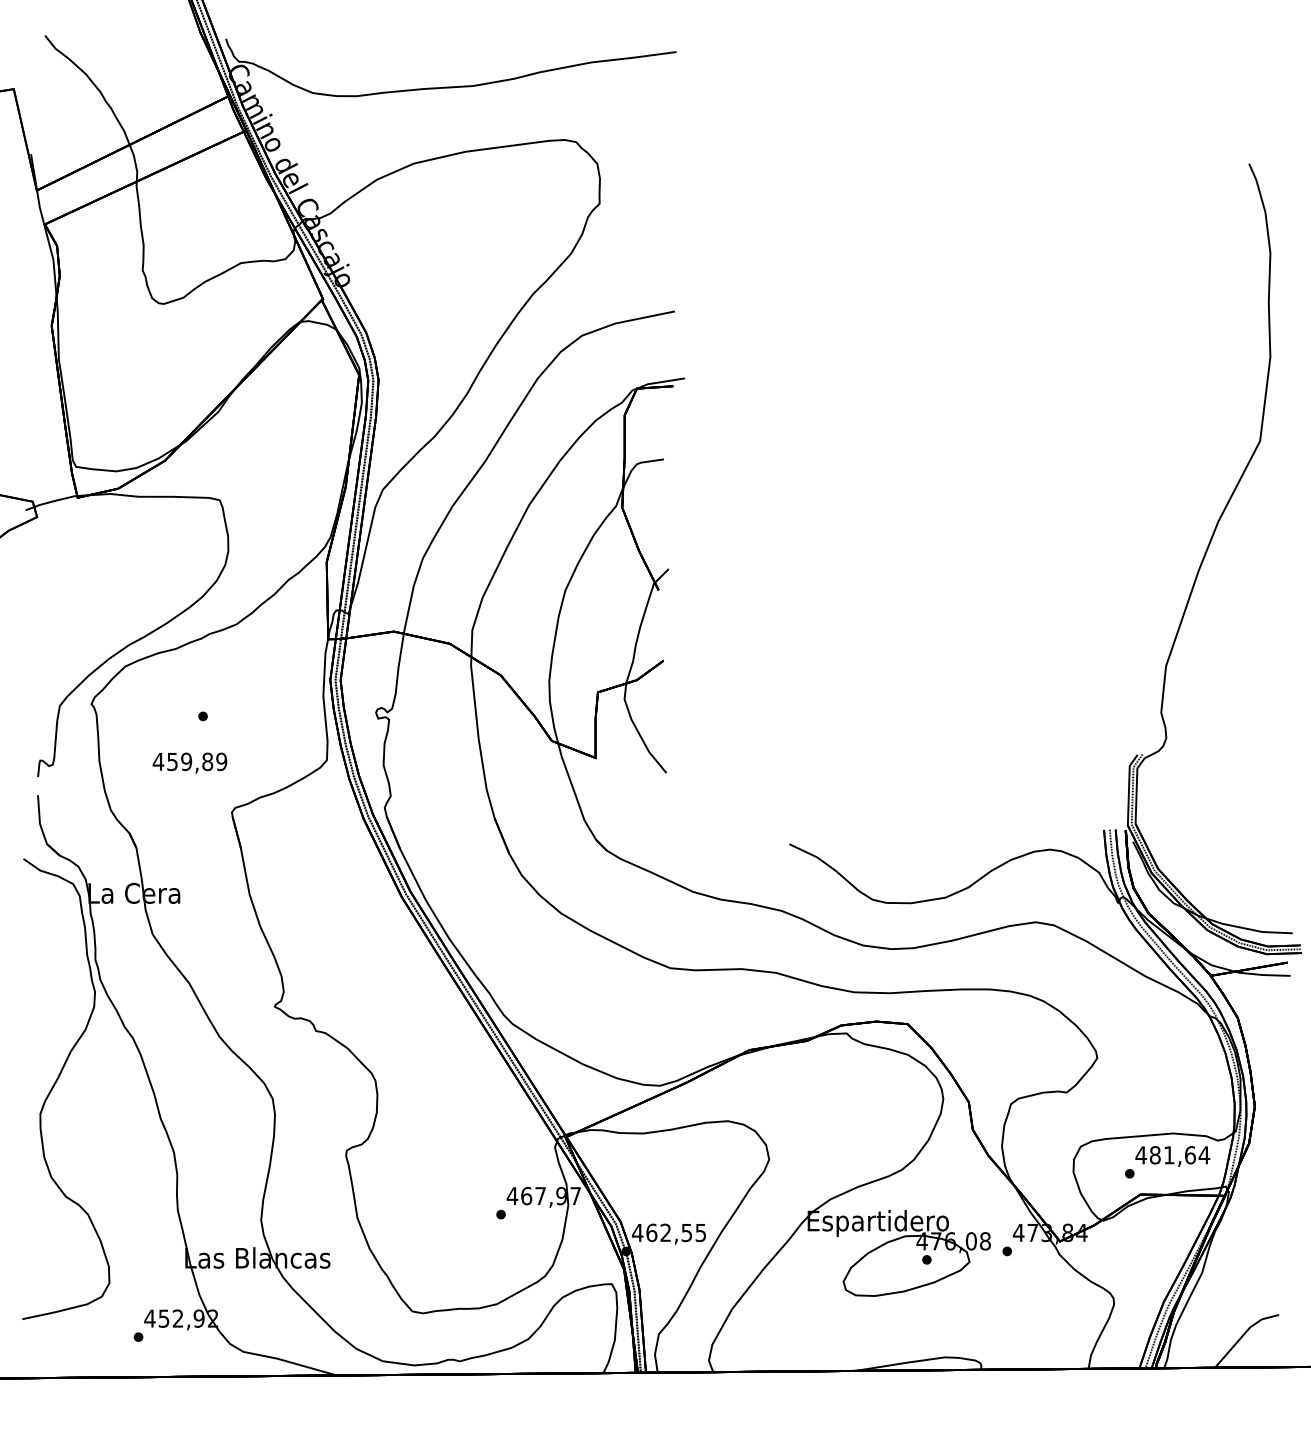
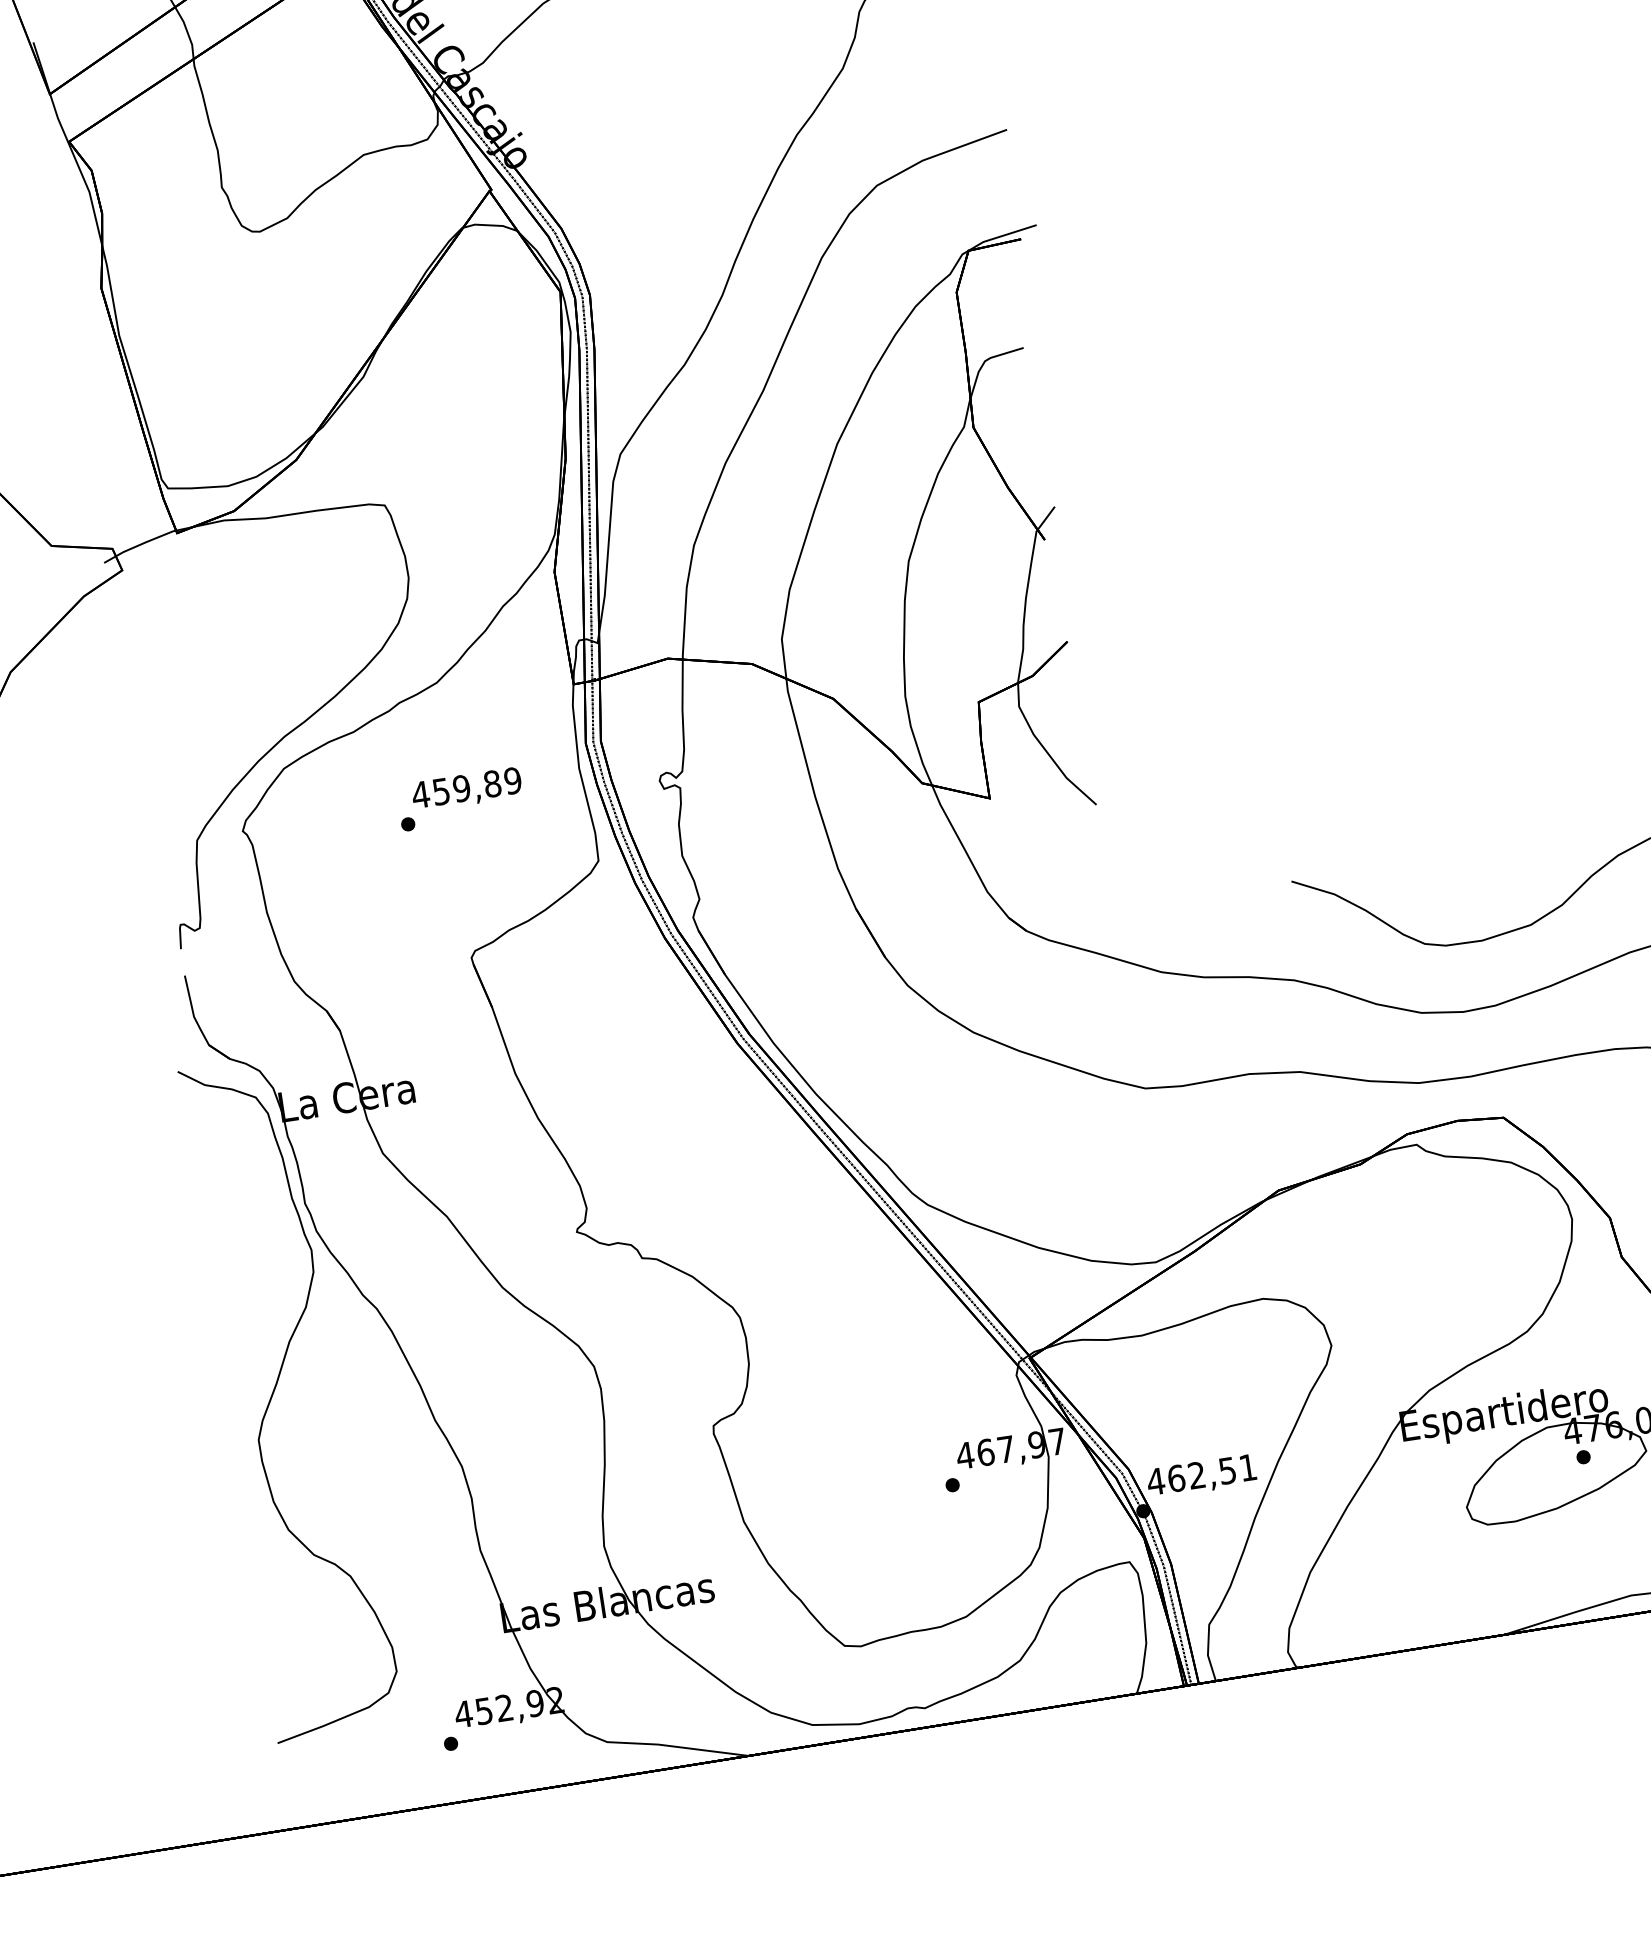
text: (189, 762) -> (466, 788), moved
text: (700, 1233) -> (1247, 1468), 462,55 -> 462,51

